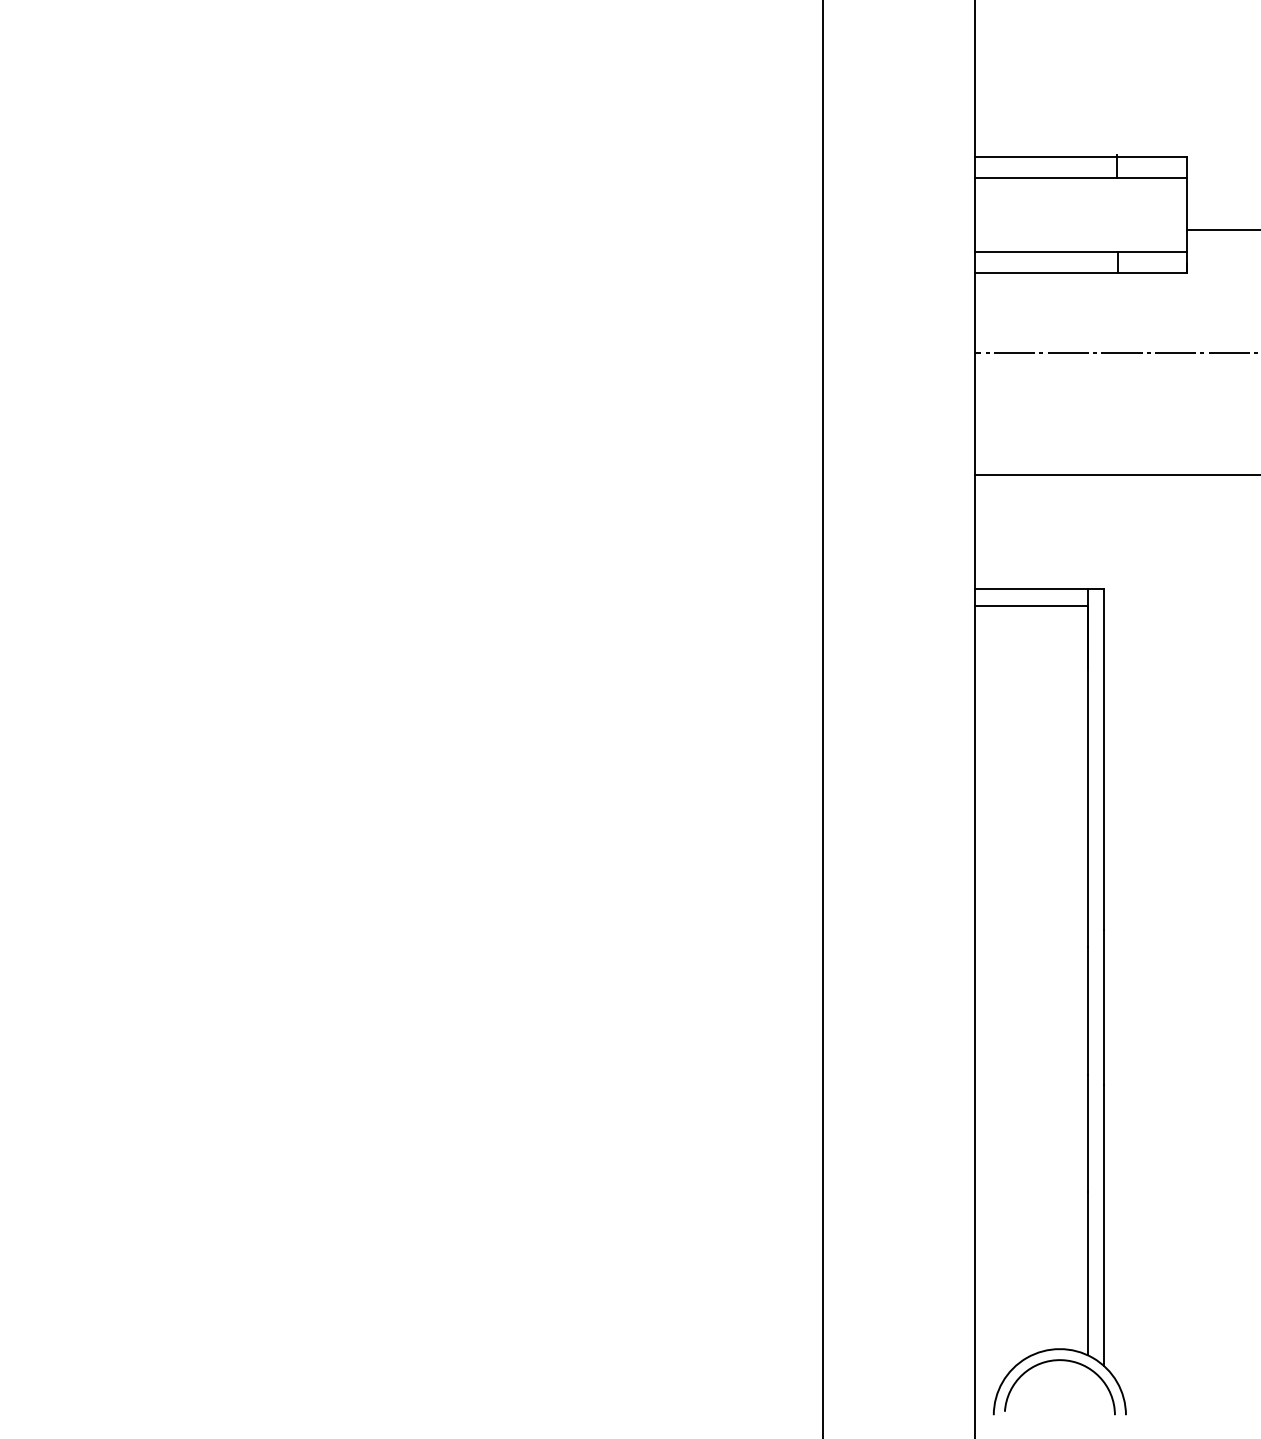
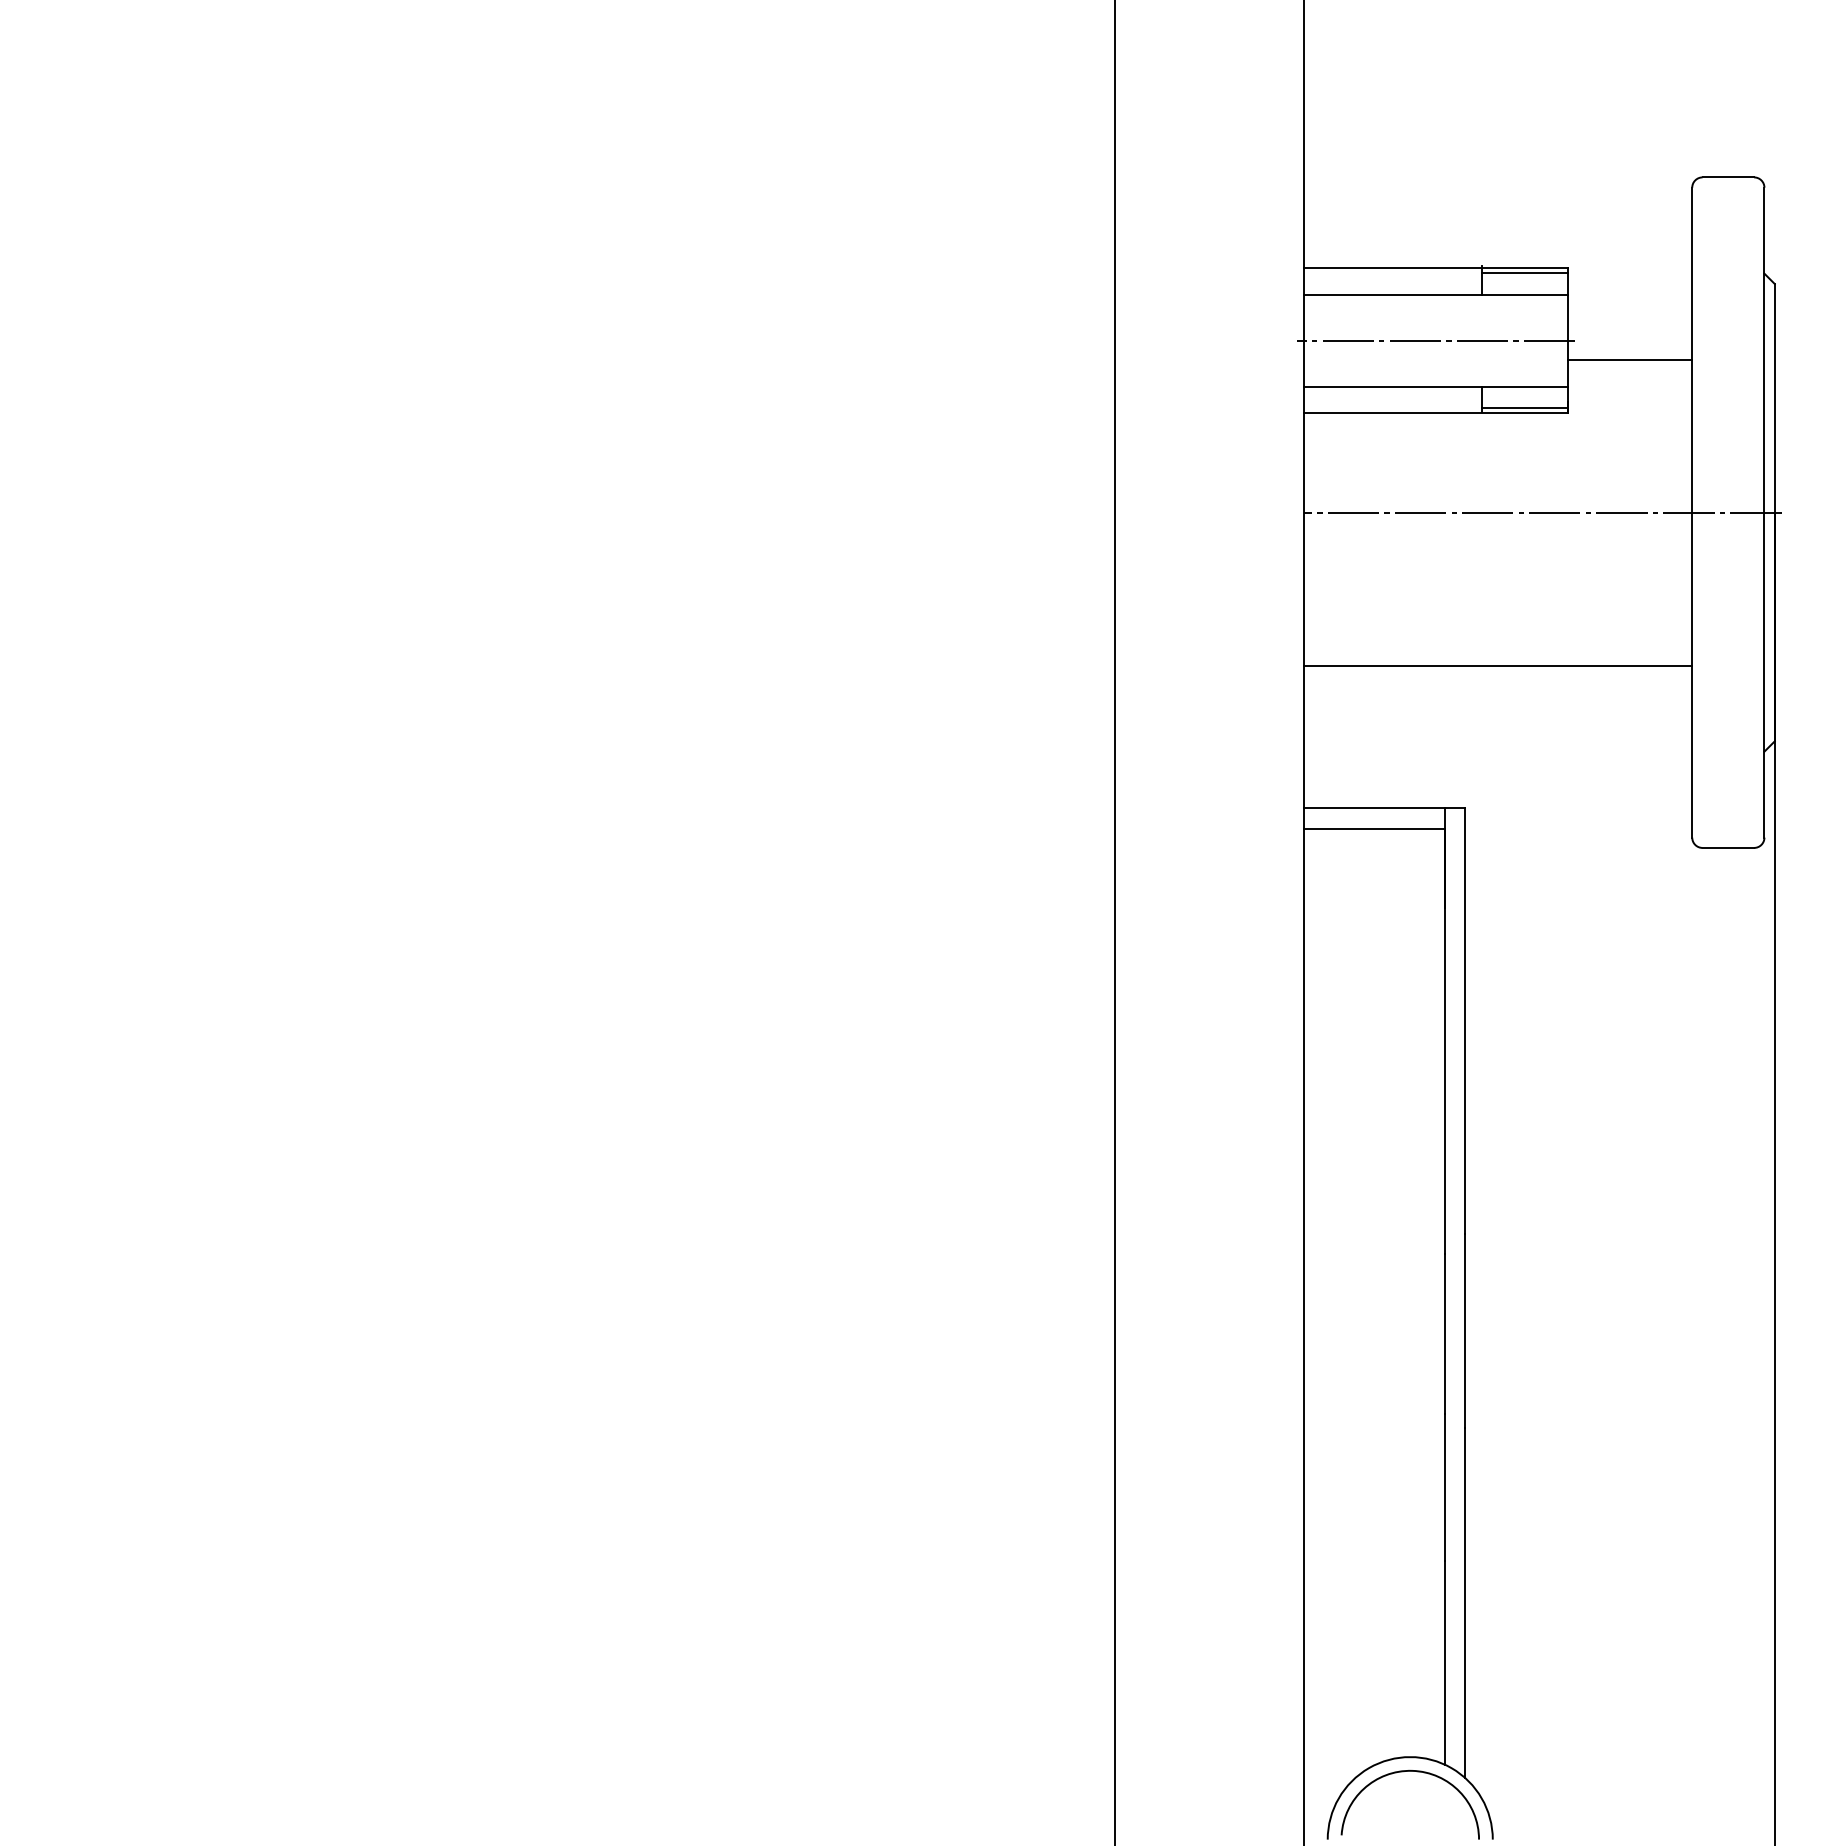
line: (1152, 161) -> (1525, 273), added
line: (1080, 214) -> (1435, 340), added
line: (1152, 269) -> (1525, 408), added

